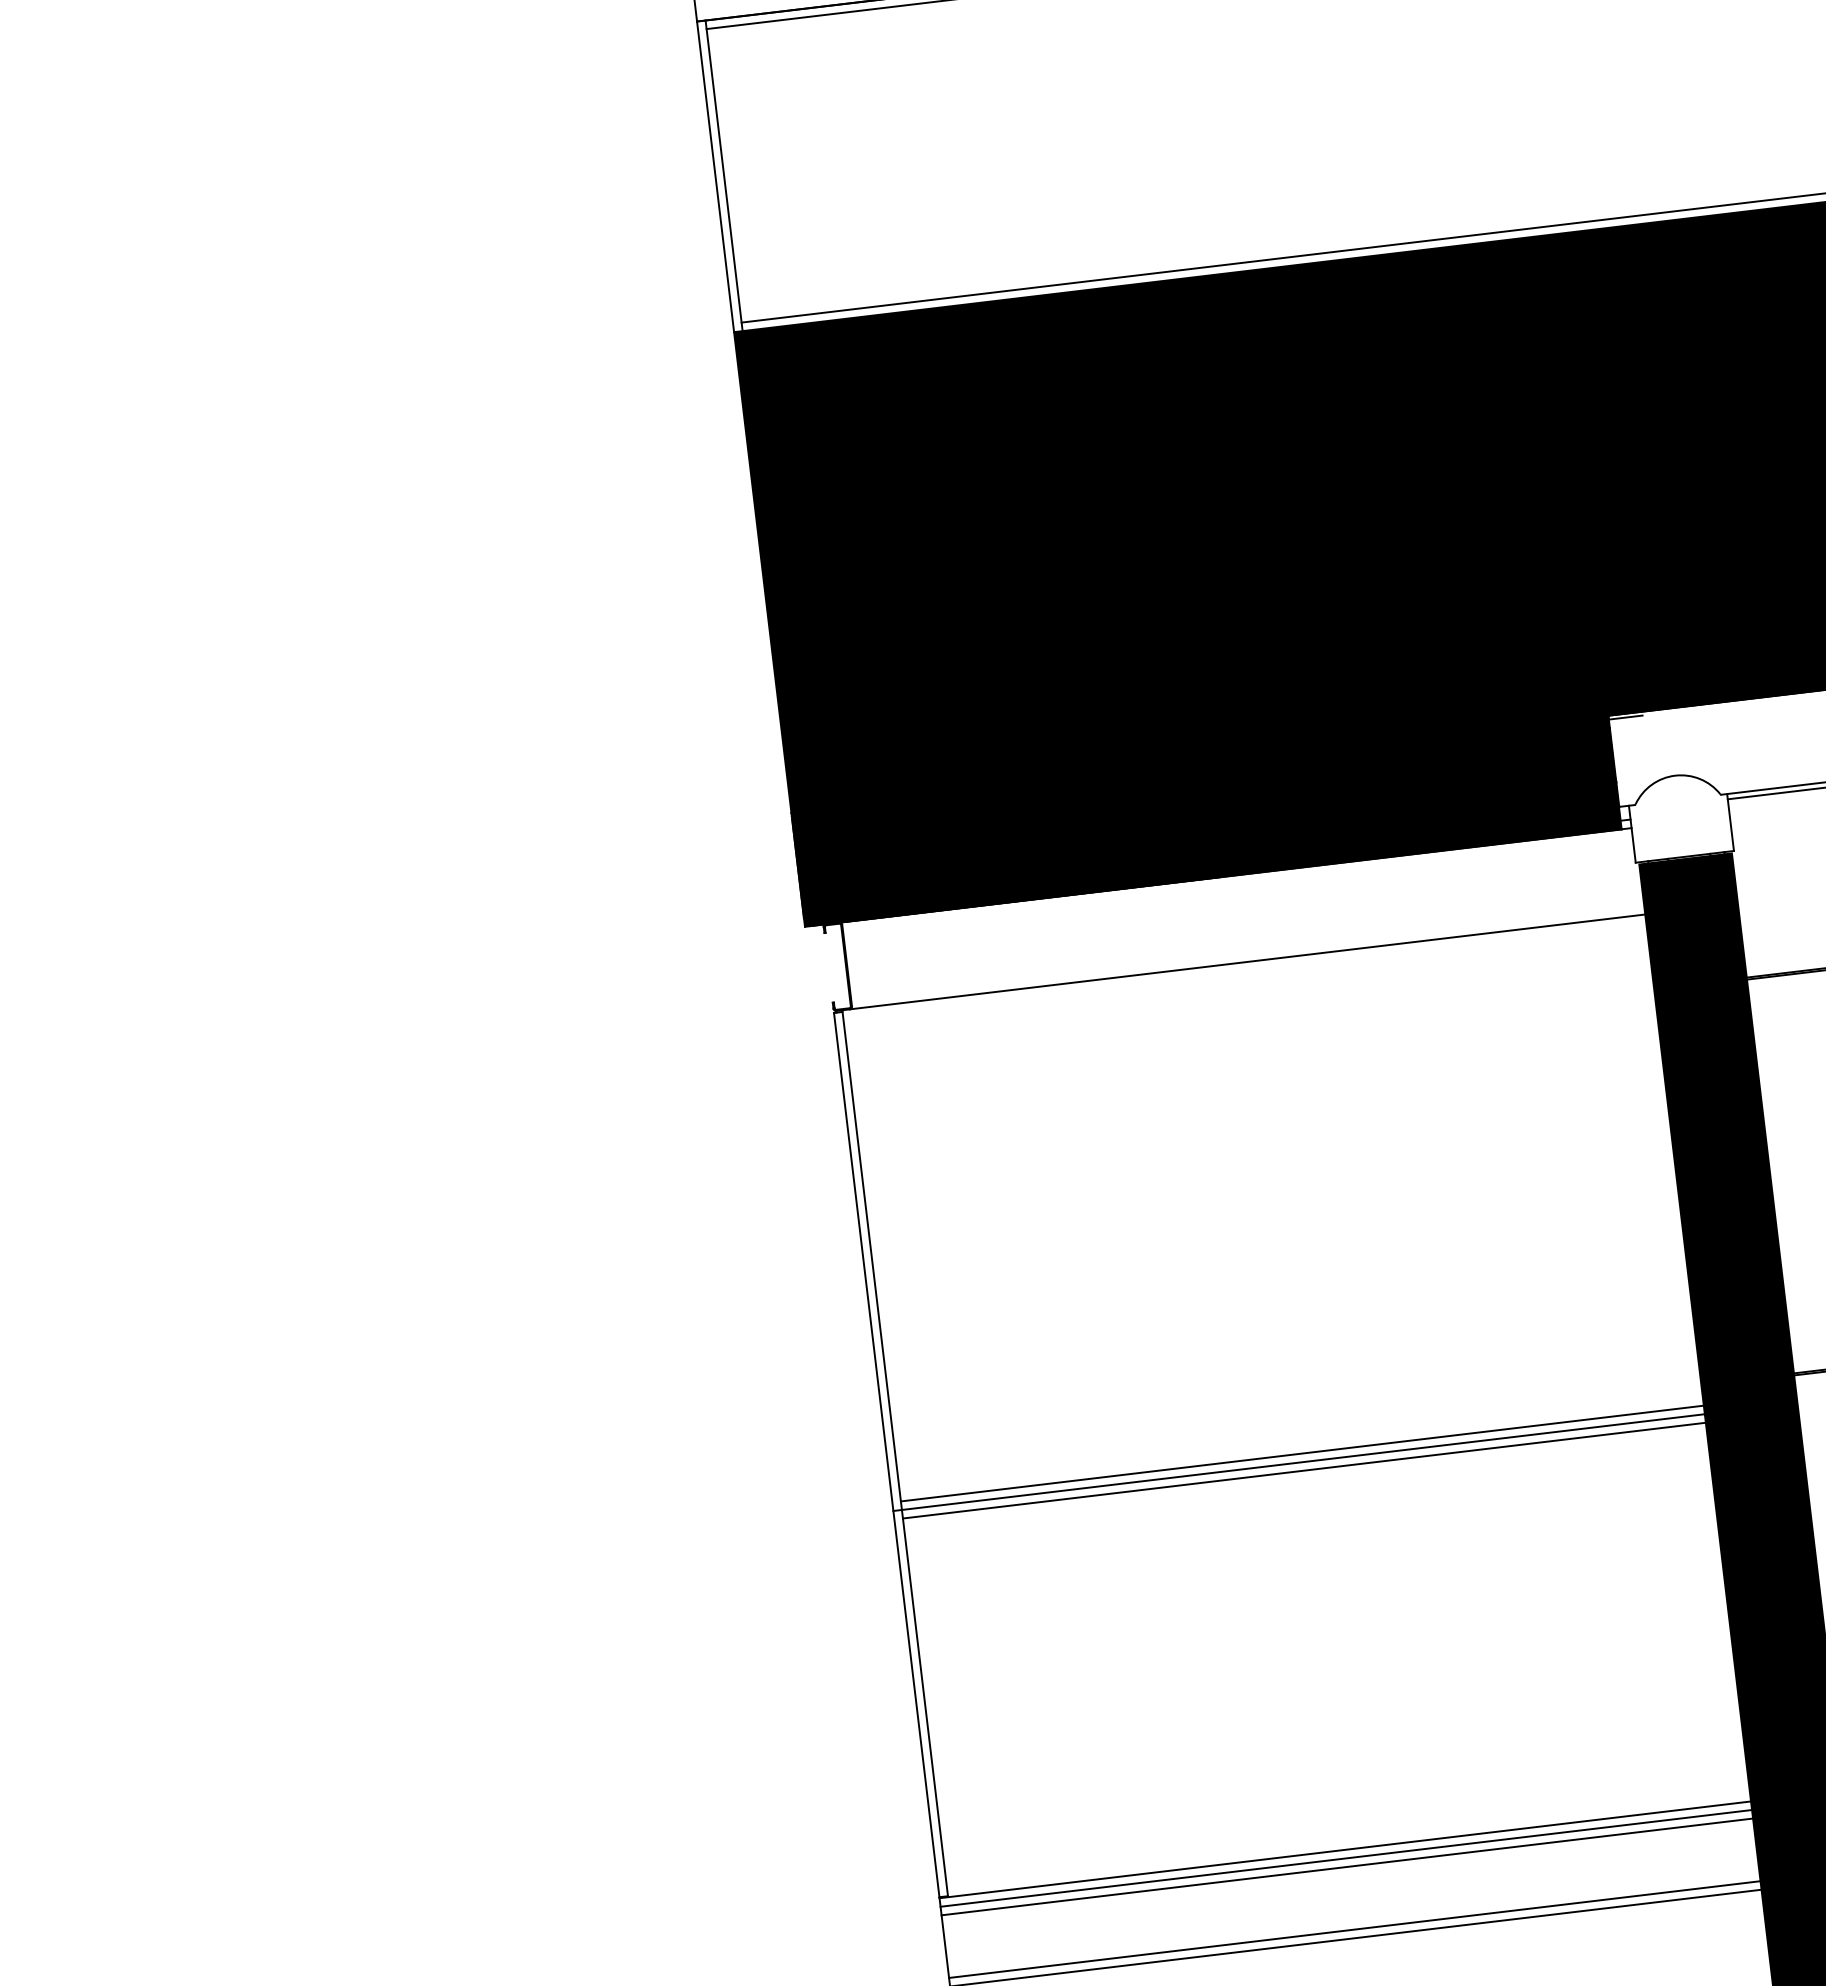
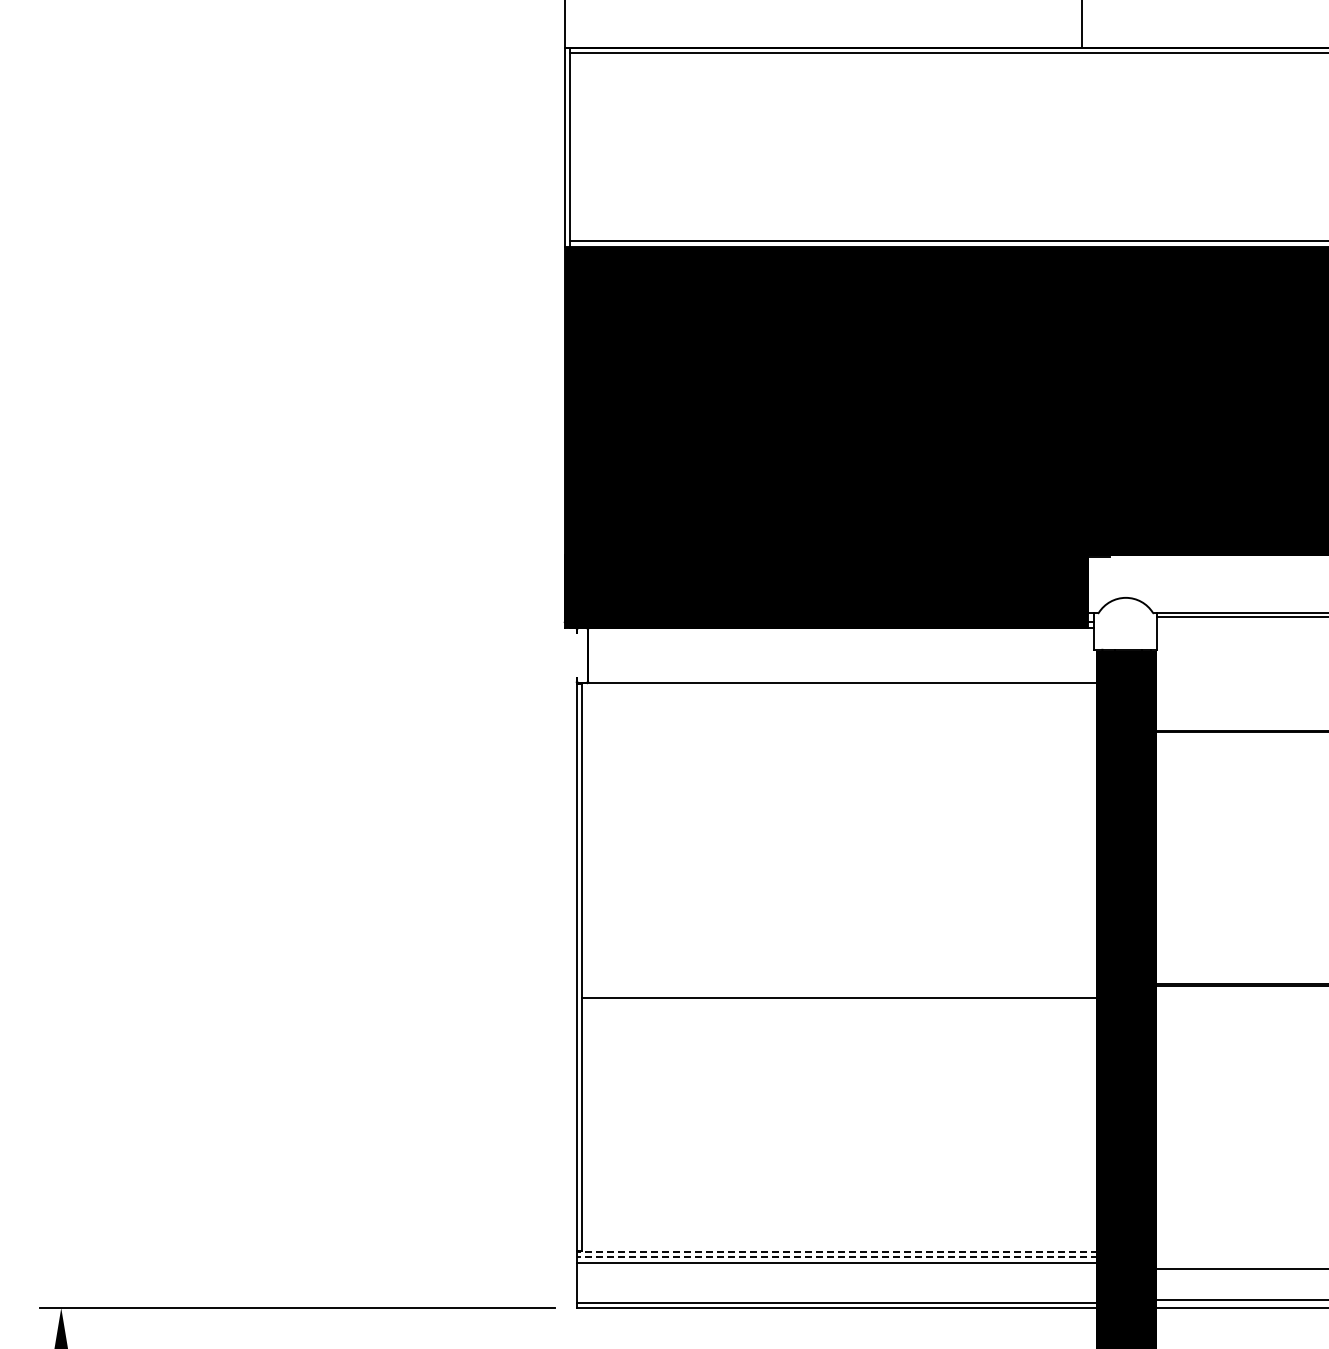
line: (1308, 1461) -> (842, 1003), removed
line: (1309, 1469) -> (842, 1008), removed
line: (1354, 1848) -> (842, 1251), solid -> dashed
line: (1355, 1857) -> (842, 1257), solid -> dashed

